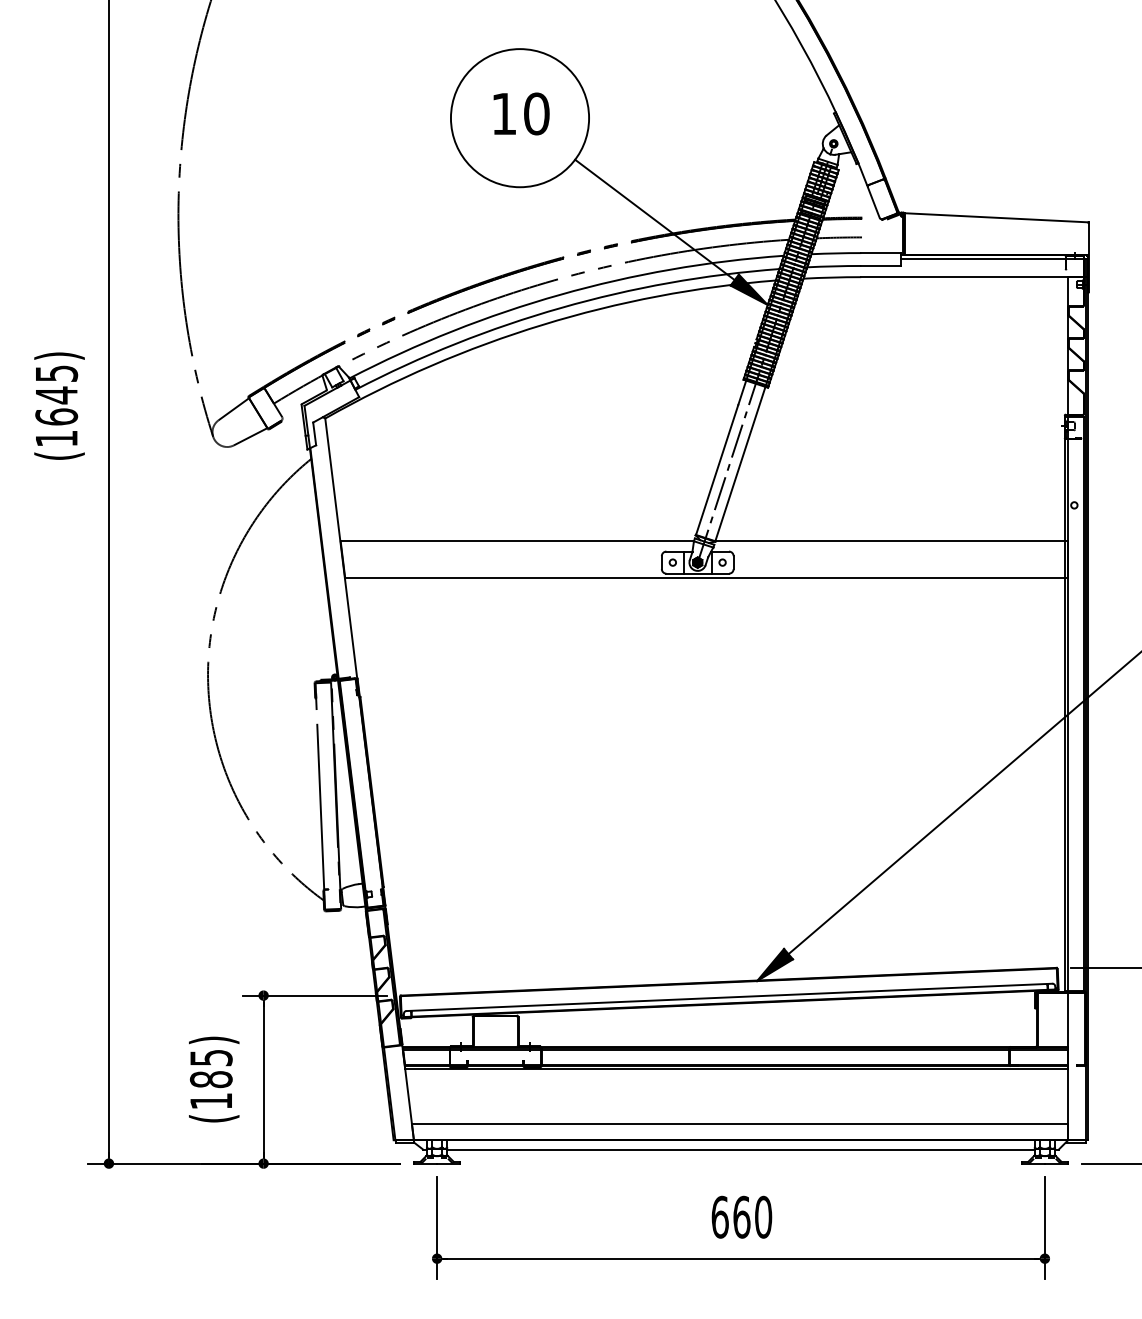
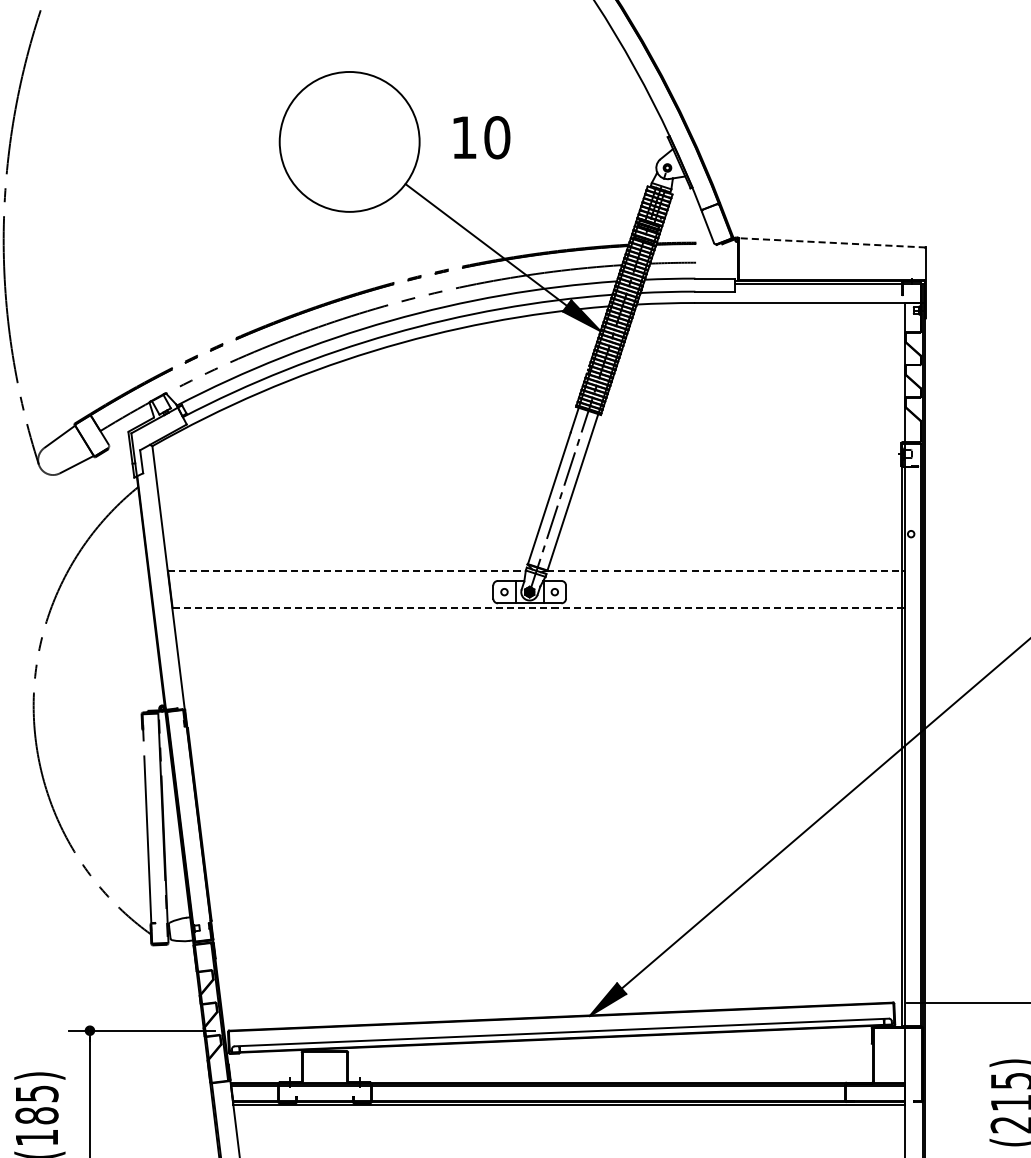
text: (521, 113) -> (481, 137), moved
line: (996, 217) -> (832, 242), solid -> dashed
line: (517, 541) -> (347, 570), solid -> dashed
line: (891, 541) -> (725, 570), solid -> dashed
line: (707, 578) -> (539, 608), solid -> dashed

